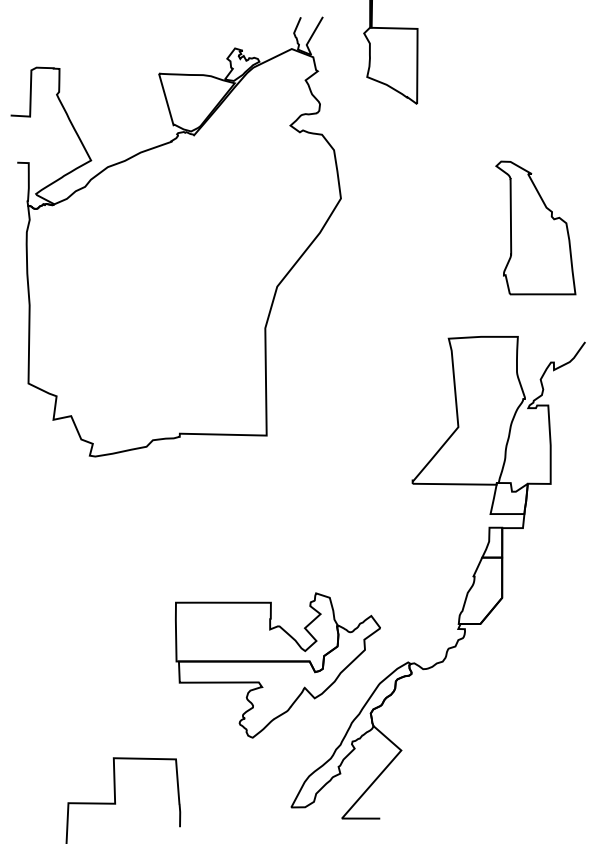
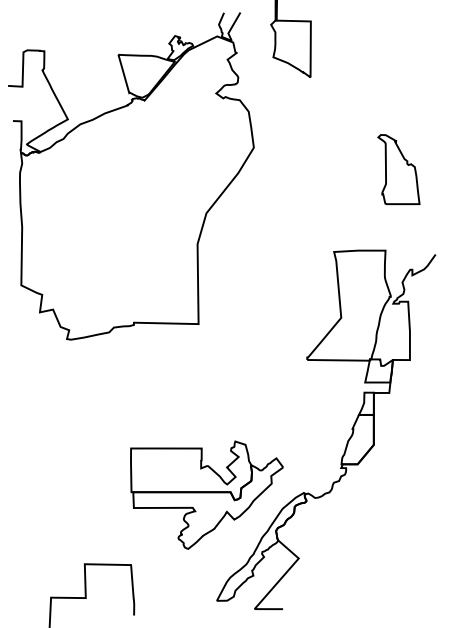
part: (535, 227) -> (398, 169), size x0.7

